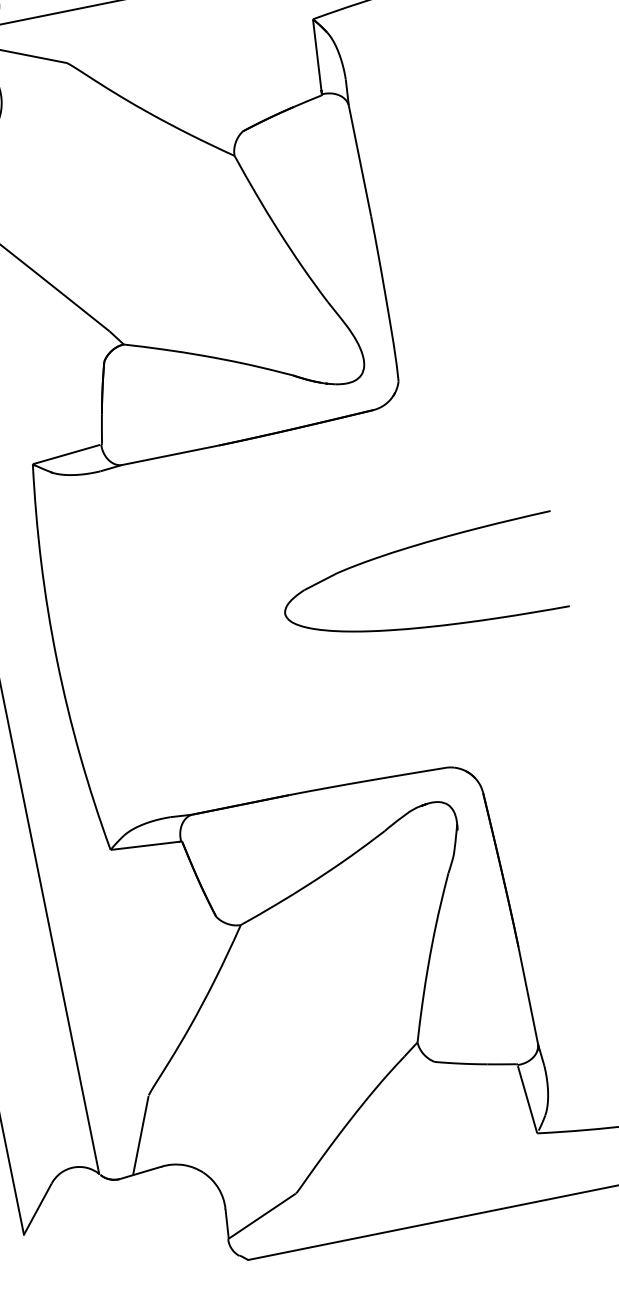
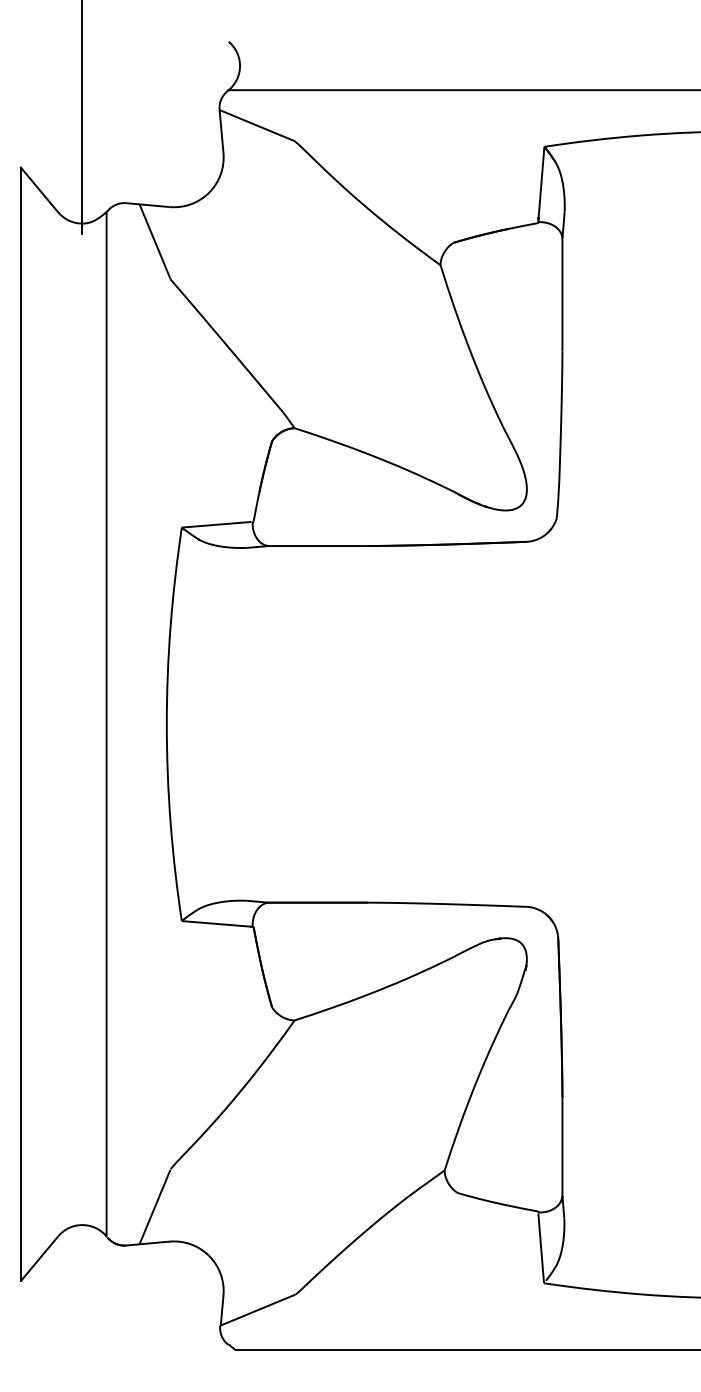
part: (413, 547) -> (538, 684), removed

